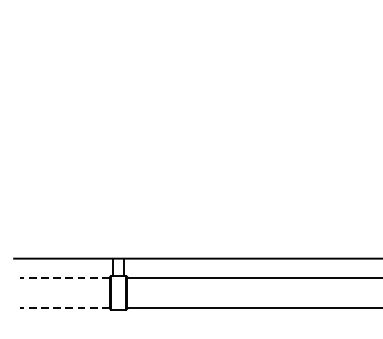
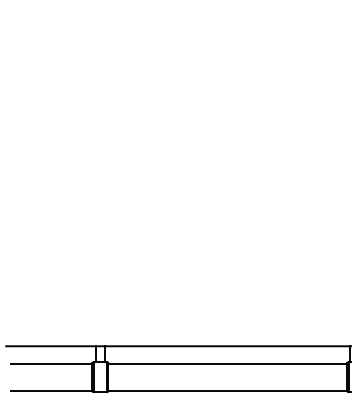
line: (64, 277) -> (51, 363), dashed -> solid
line: (64, 307) -> (51, 390), dashed -> solid

